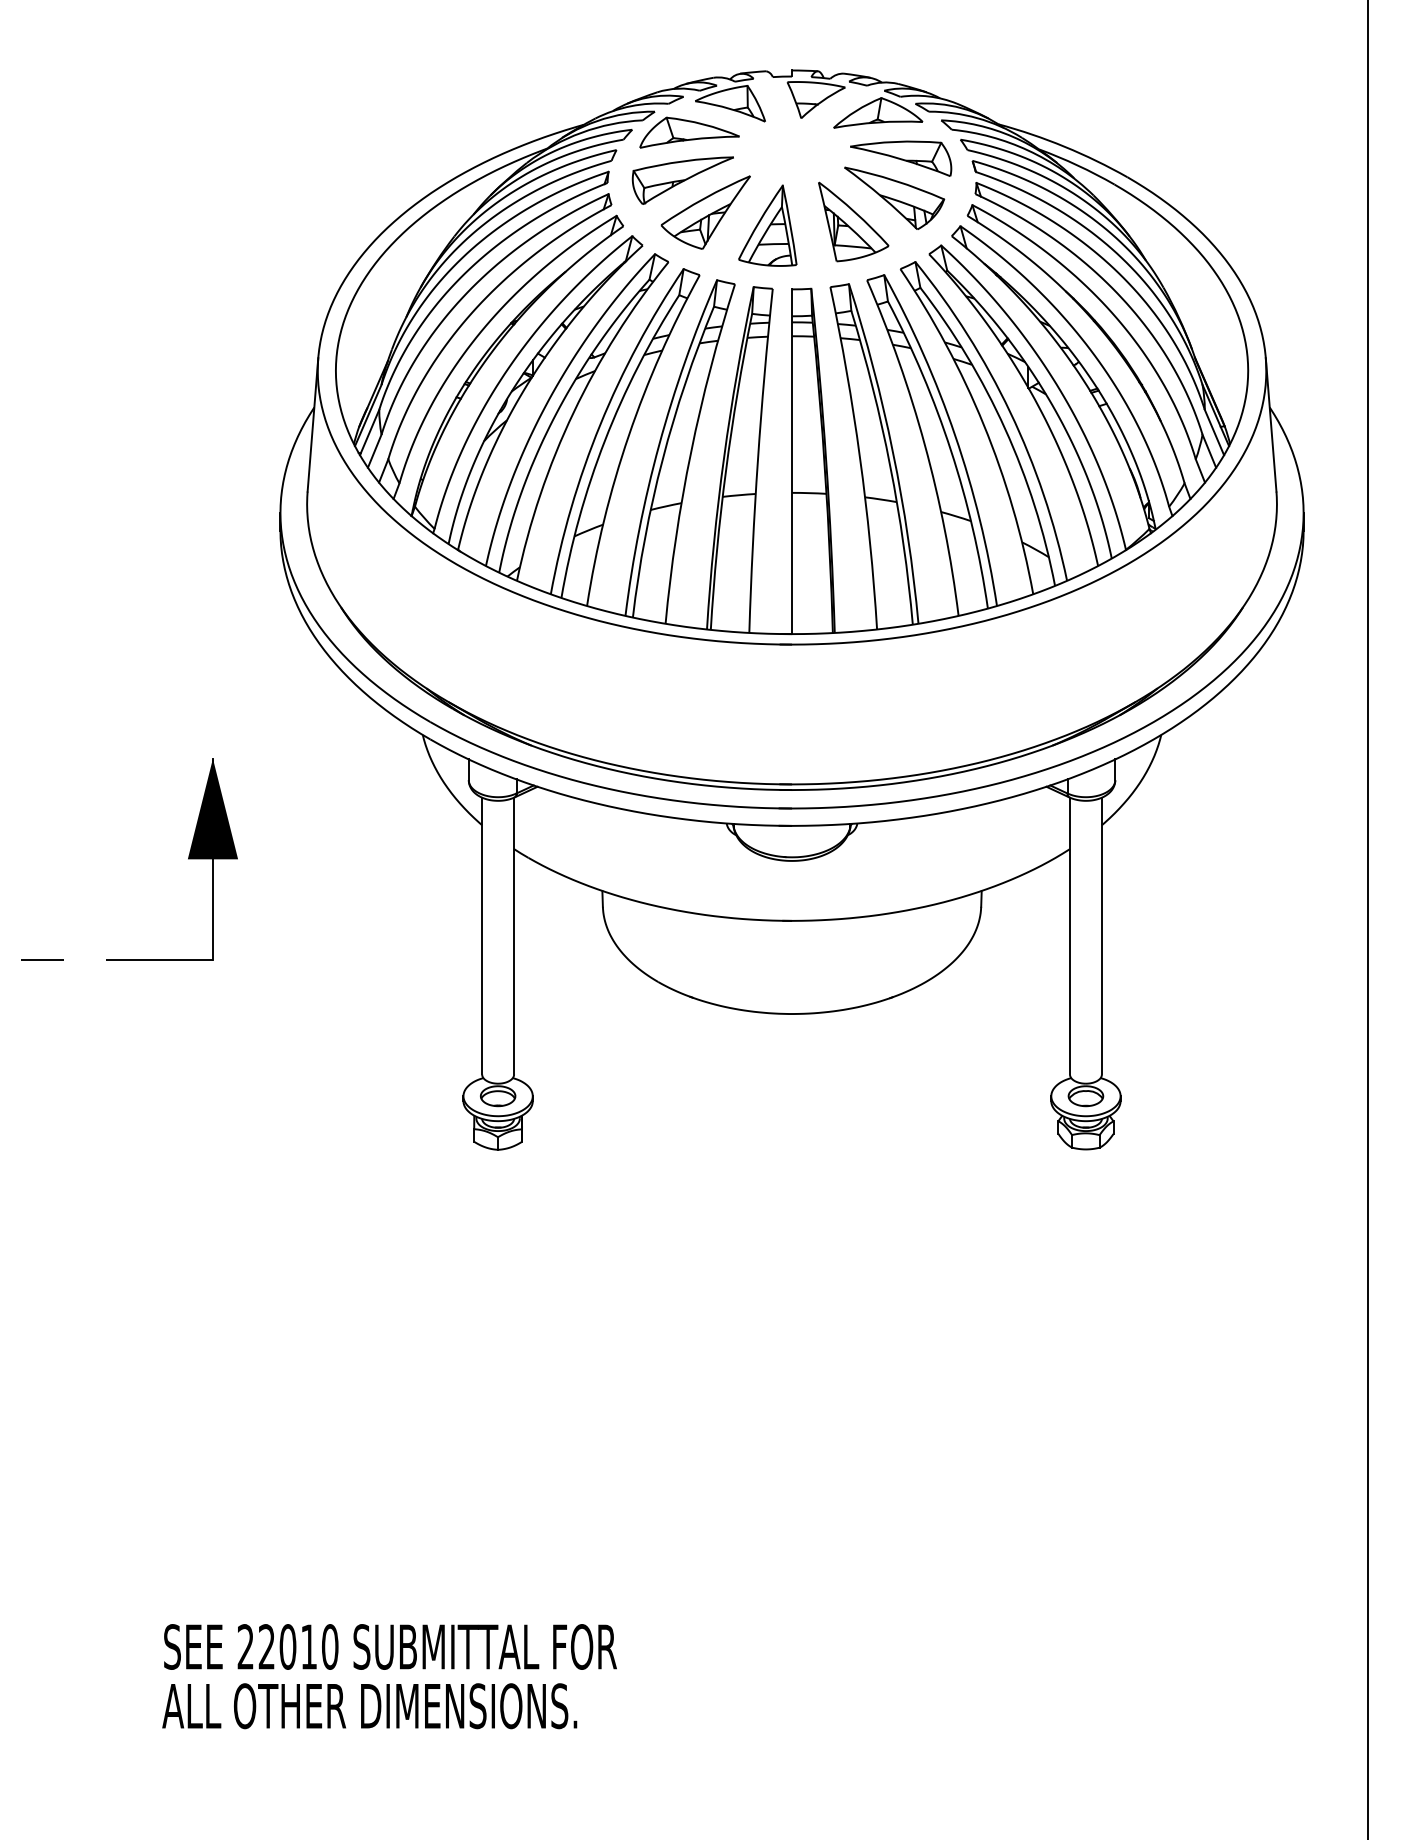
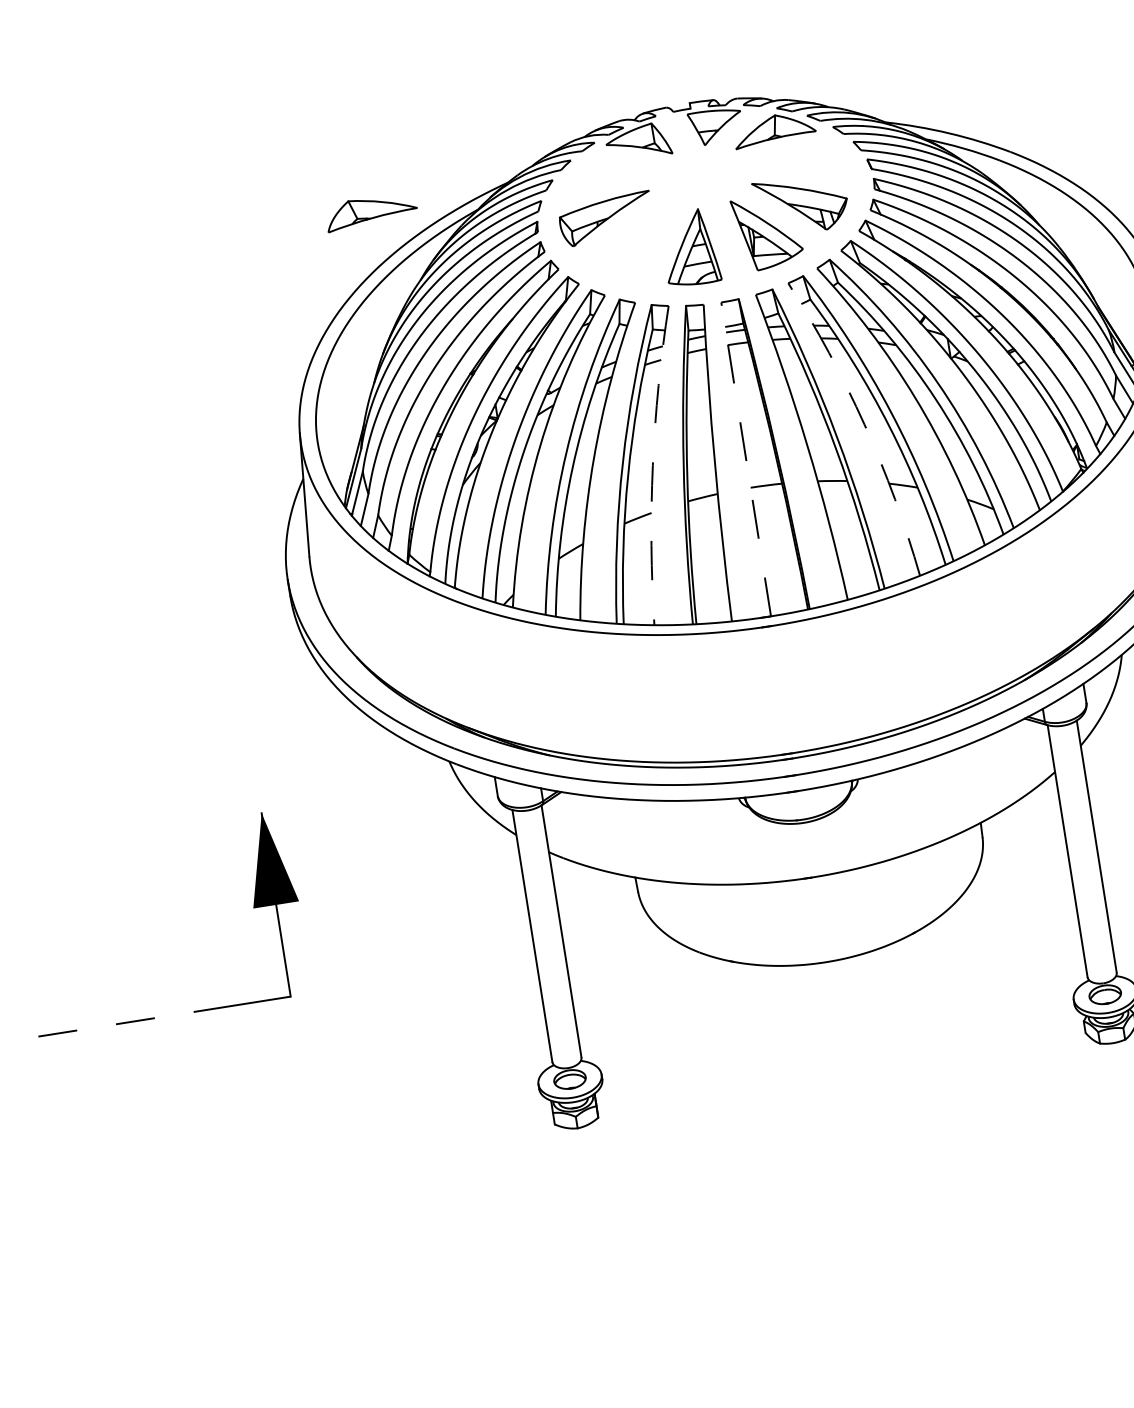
part: (689, 132) -> (371, 211), moved
part: (901, 158) -> (802, 167), removed
part: (705, 212) -> (631, 244), removed
arc: (924, 444) -> (864, 424), solid -> dashed
arc: (691, 452) -> (653, 465), solid -> dashed
line: (792, 461) -> (746, 459), solid -> dashed

